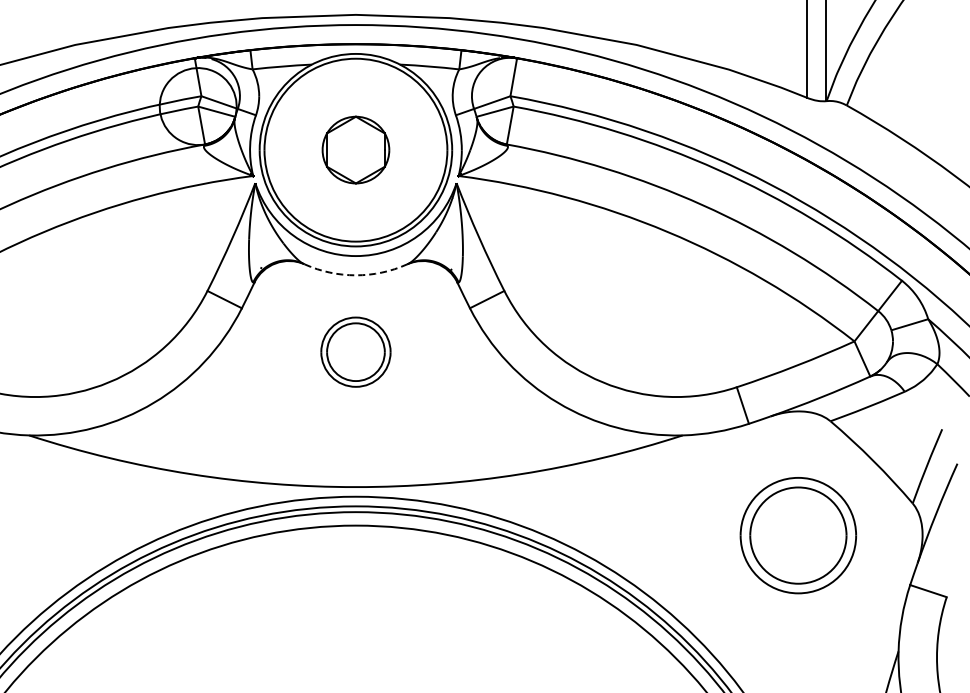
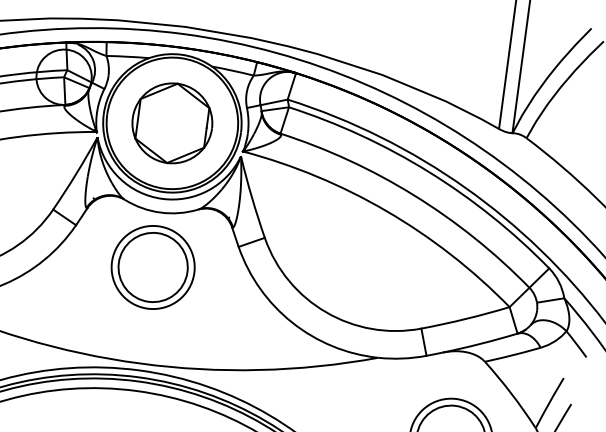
part: (355, 149) -> (172, 122), size x1.67
arc: (355, 275) -> (160, 212), dashed -> solid
part: (355, 351) -> (152, 266), size x1.67

